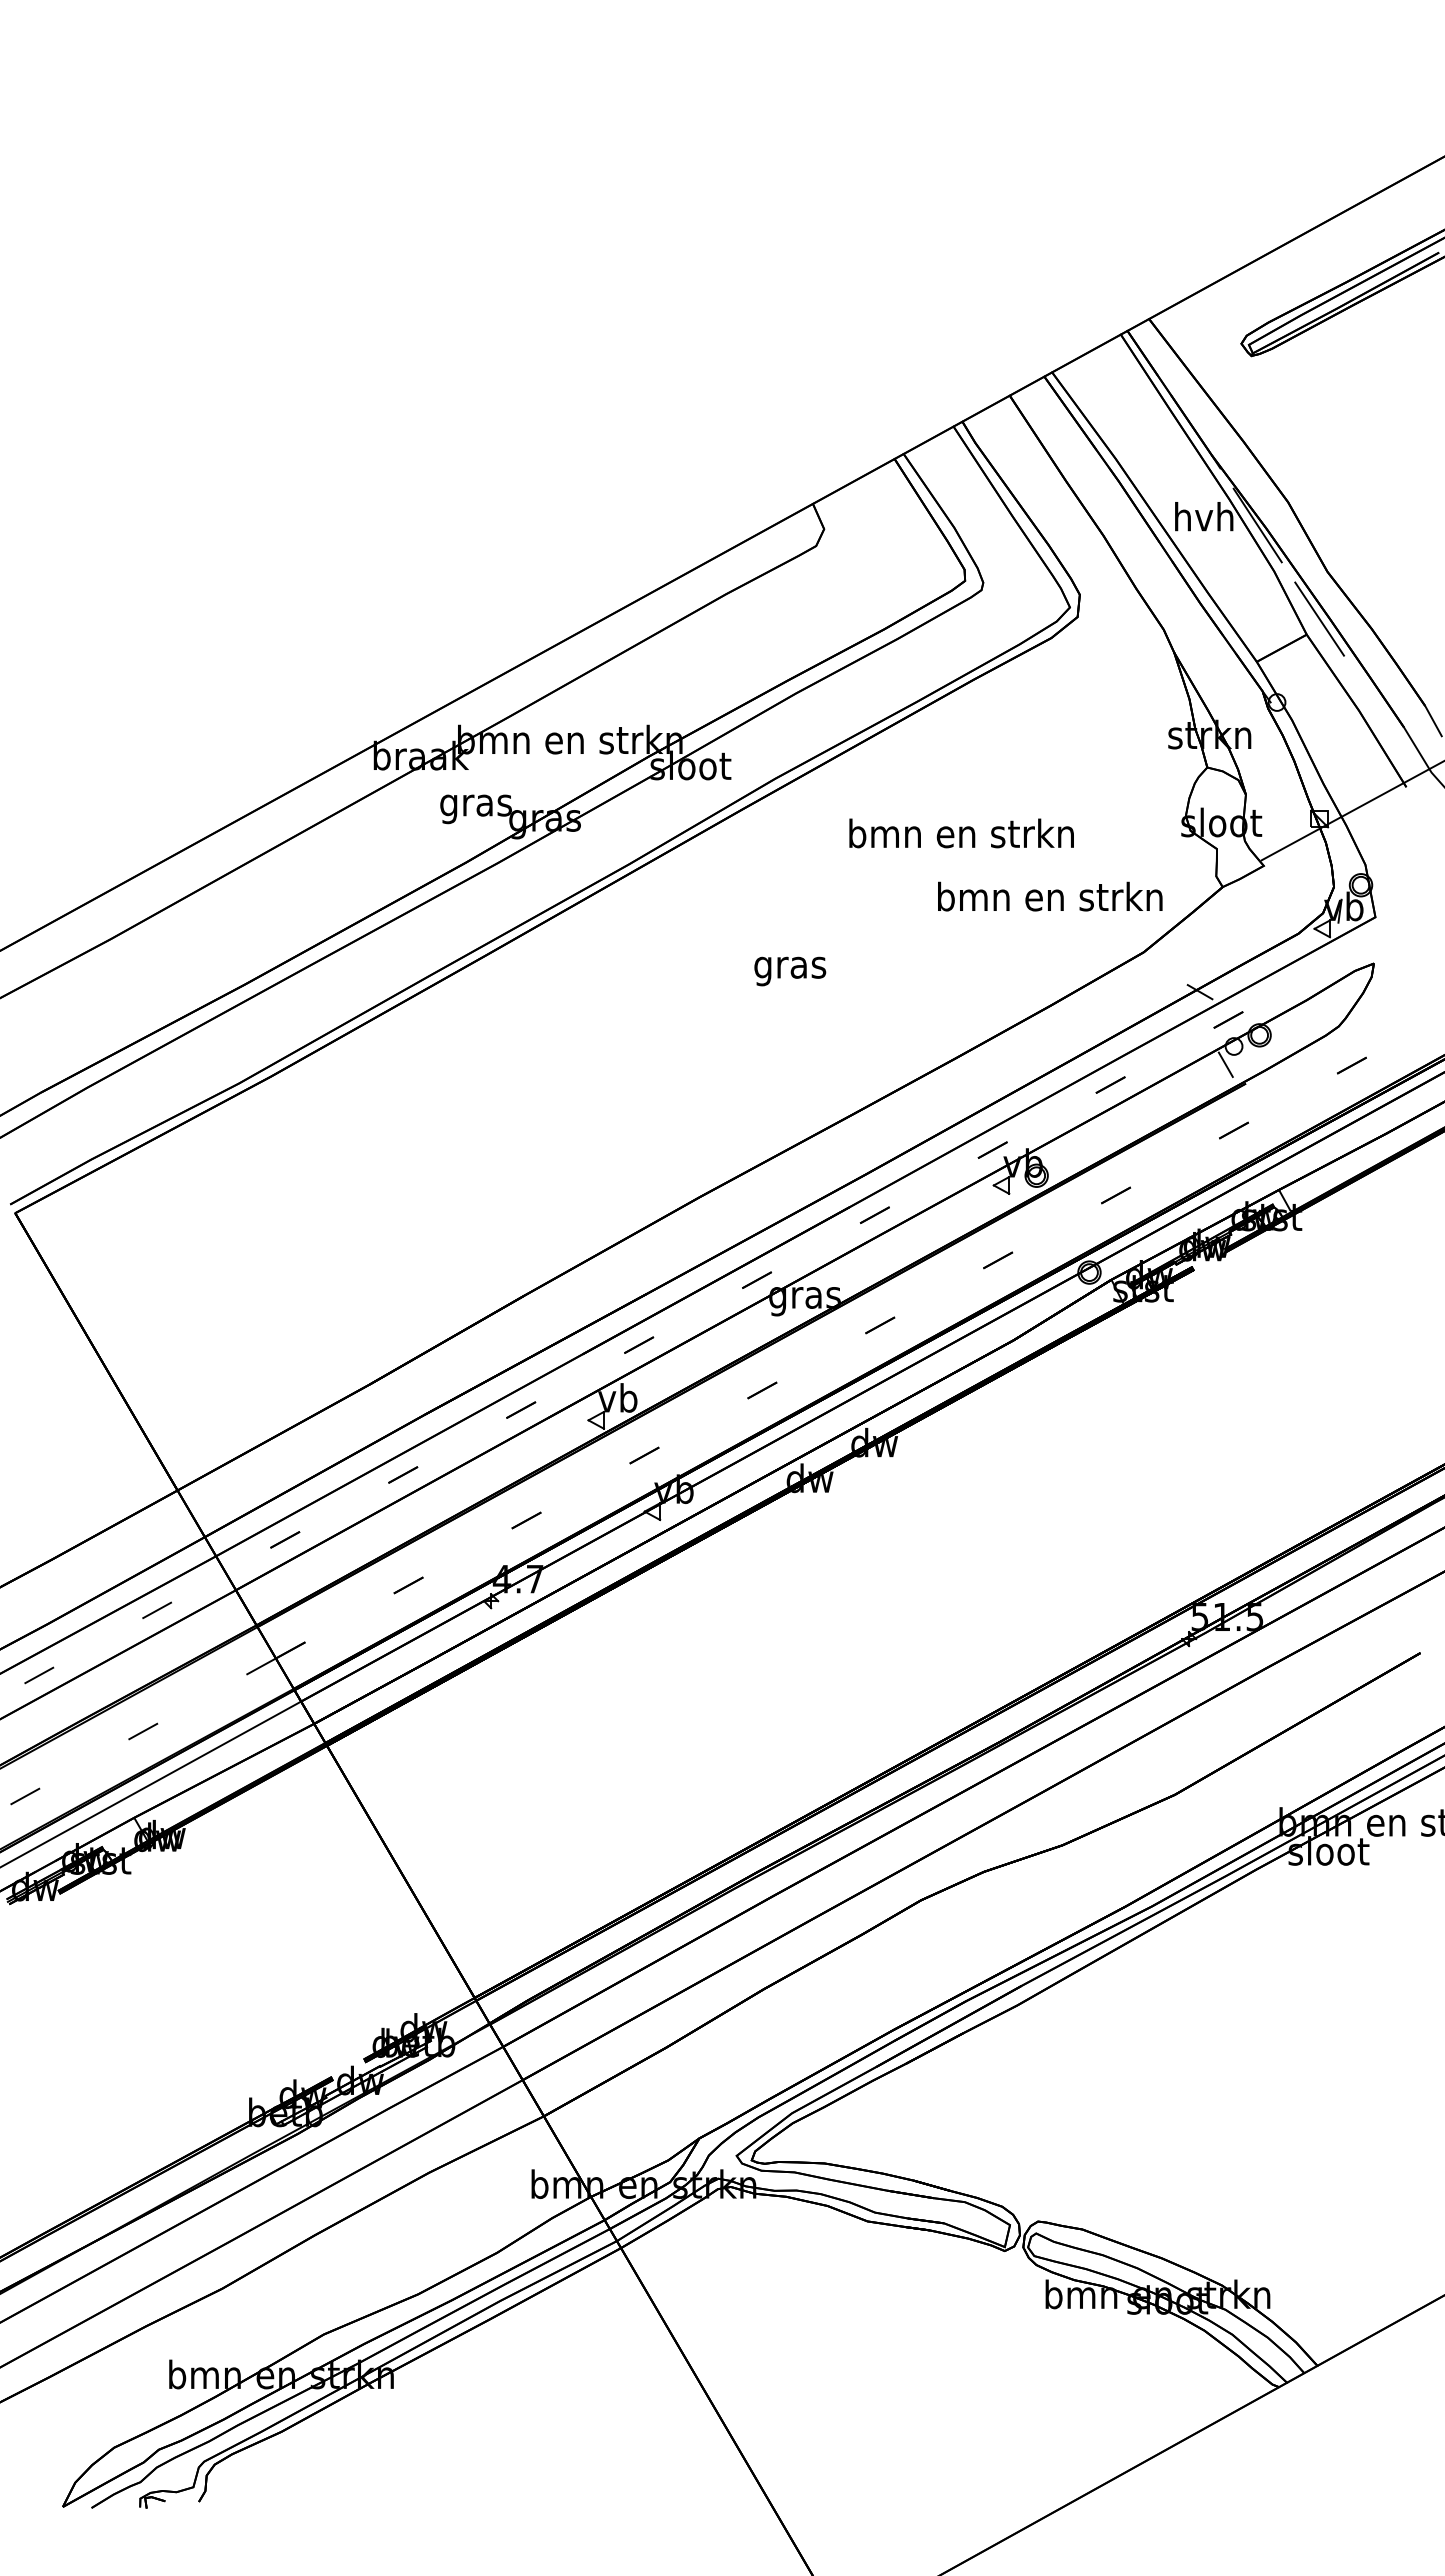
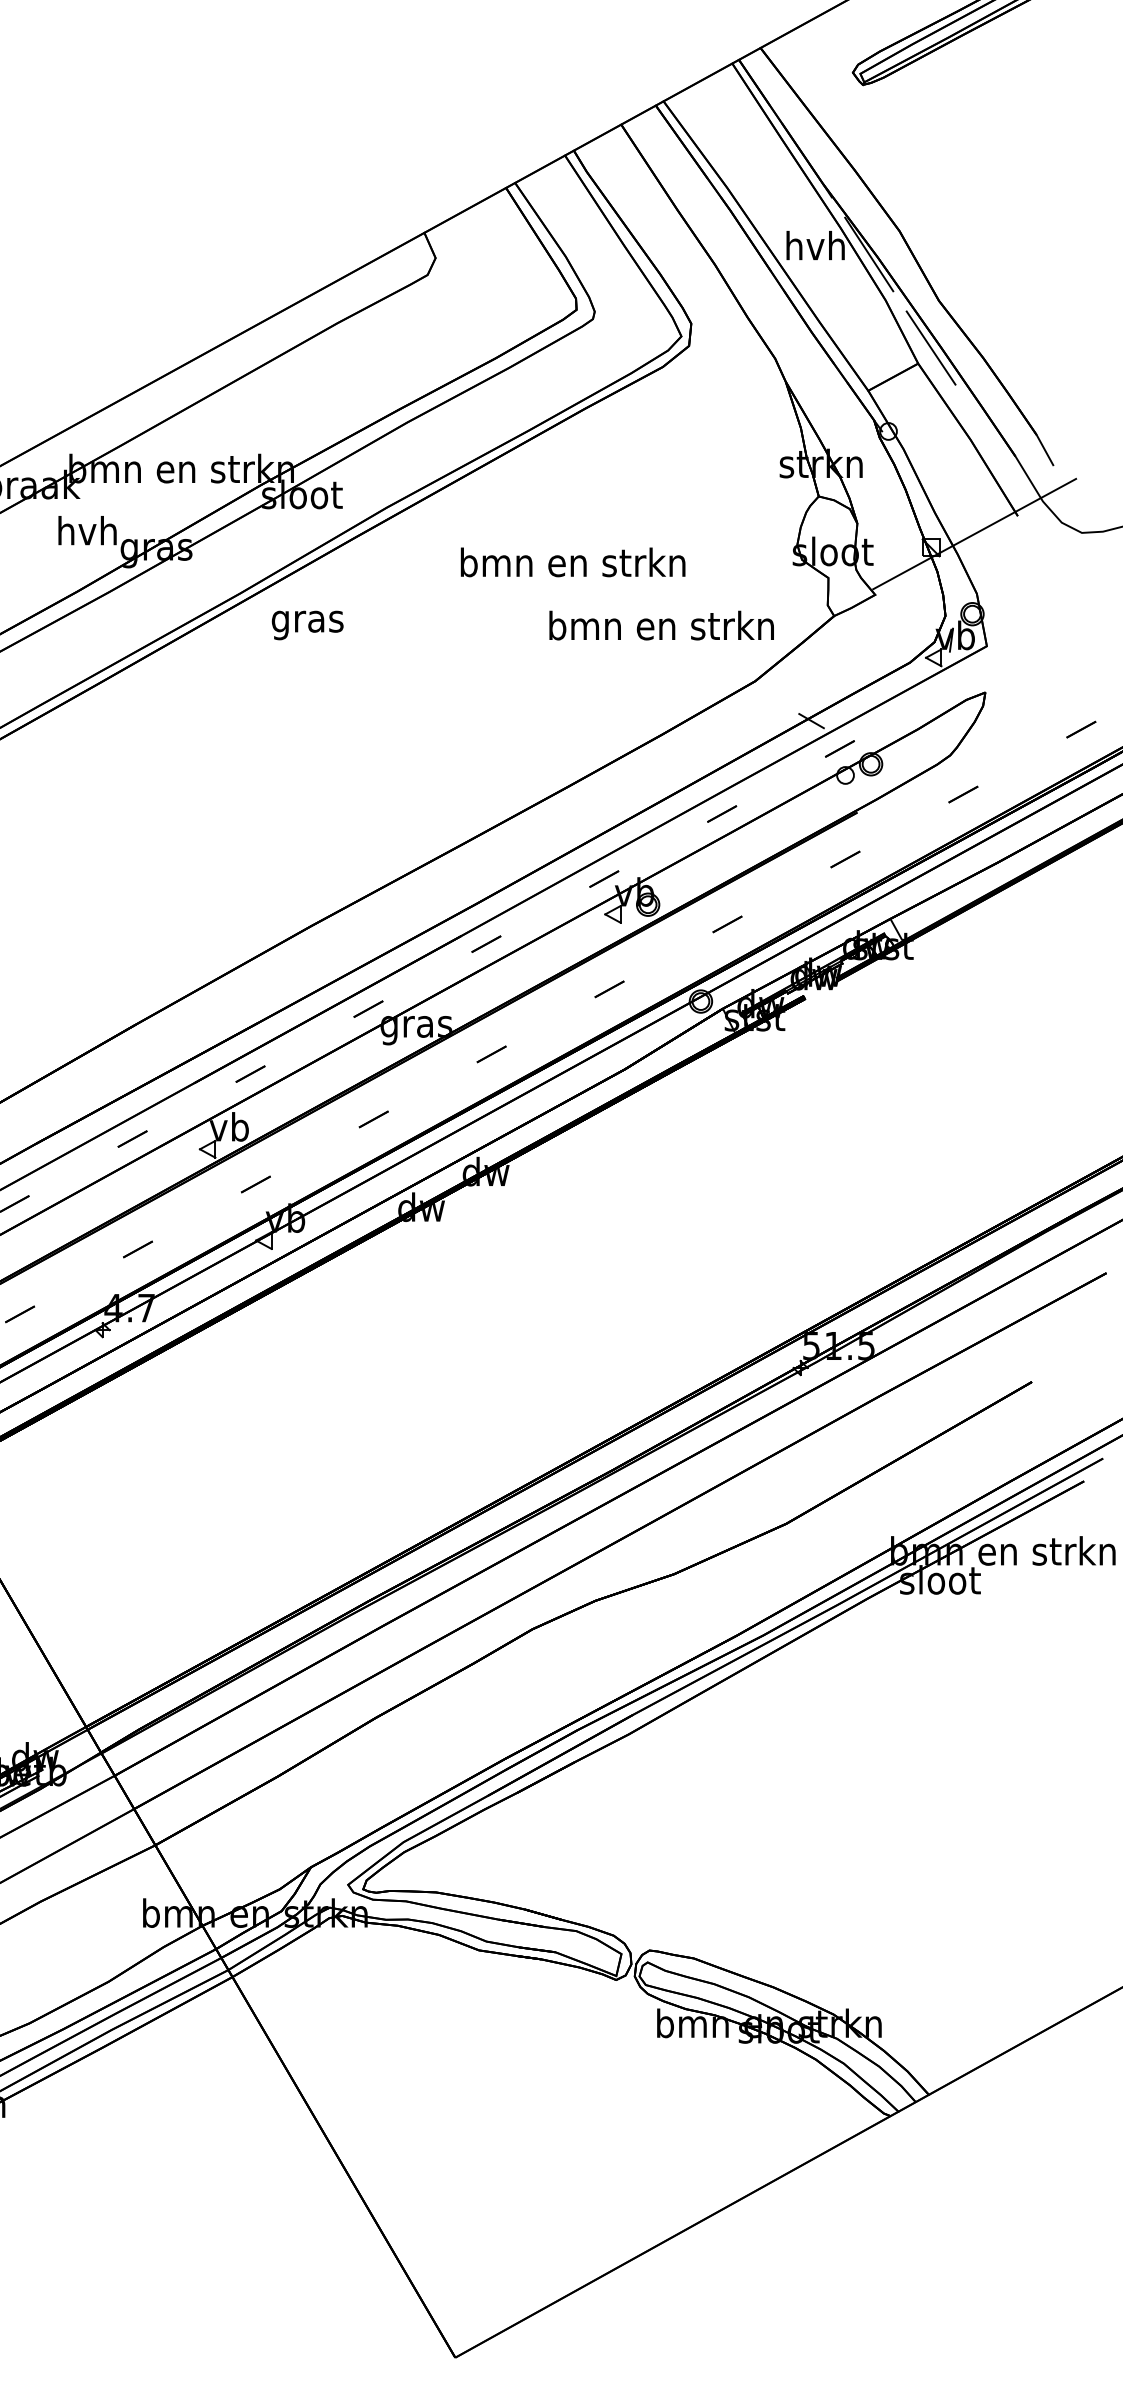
text: (475, 805) -> (86, 534), gras -> hvh
text: (790, 971) -> (307, 625), moved
line: (1225, 1064) -> (836, 793), removed

